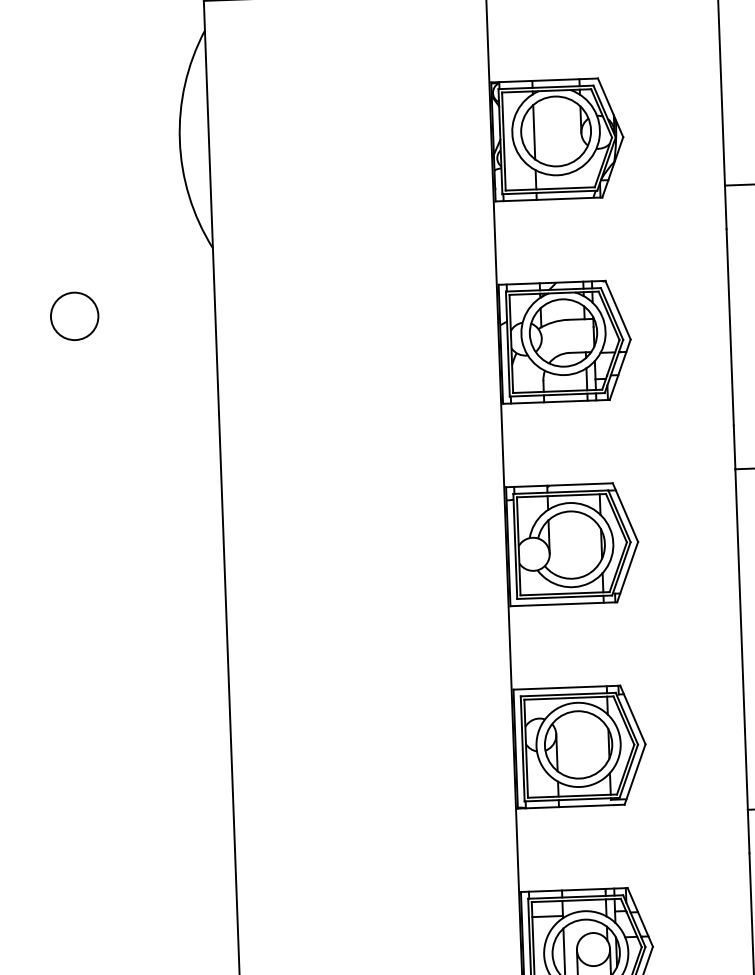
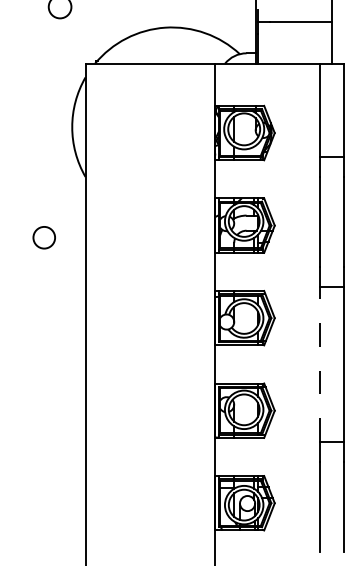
circle: (72, 315) -> (43, 237), moved
line: (741, 639) -> (320, 364), solid -> dashed

